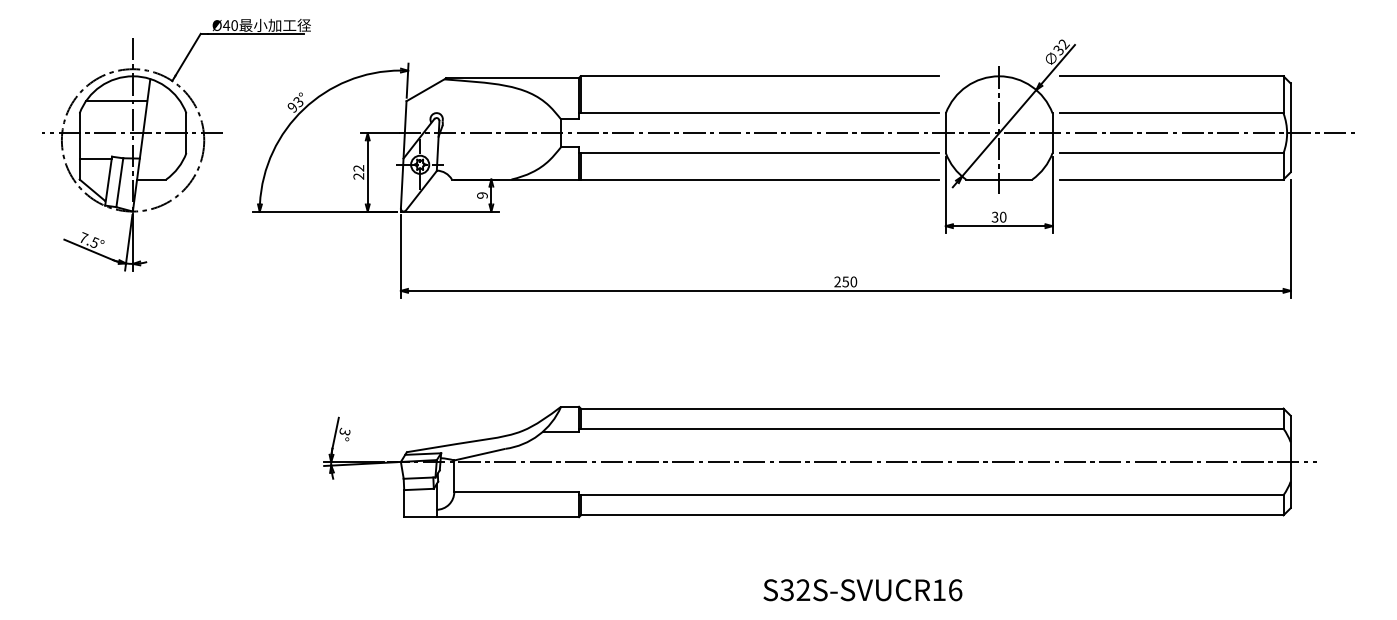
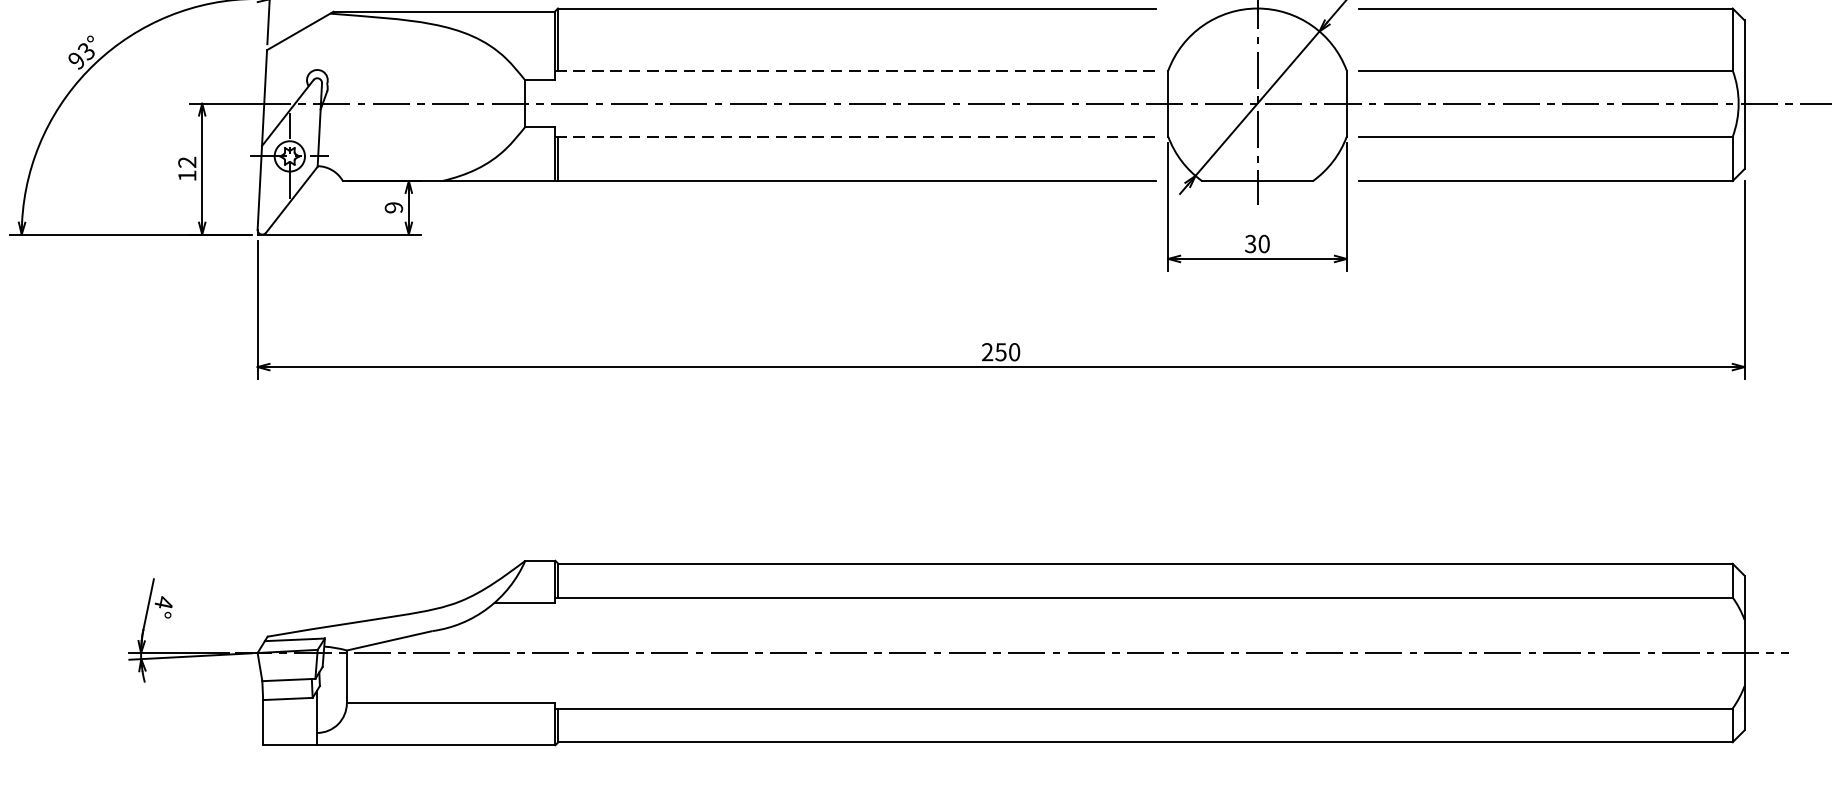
line: (758, 113) -> (855, 70), solid -> dashed
line: (758, 153) -> (855, 137), solid -> dashed
text: (358, 176) -> (186, 175), 22 -> 12
text: (344, 431) -> (163, 602), 3° -> 4°

